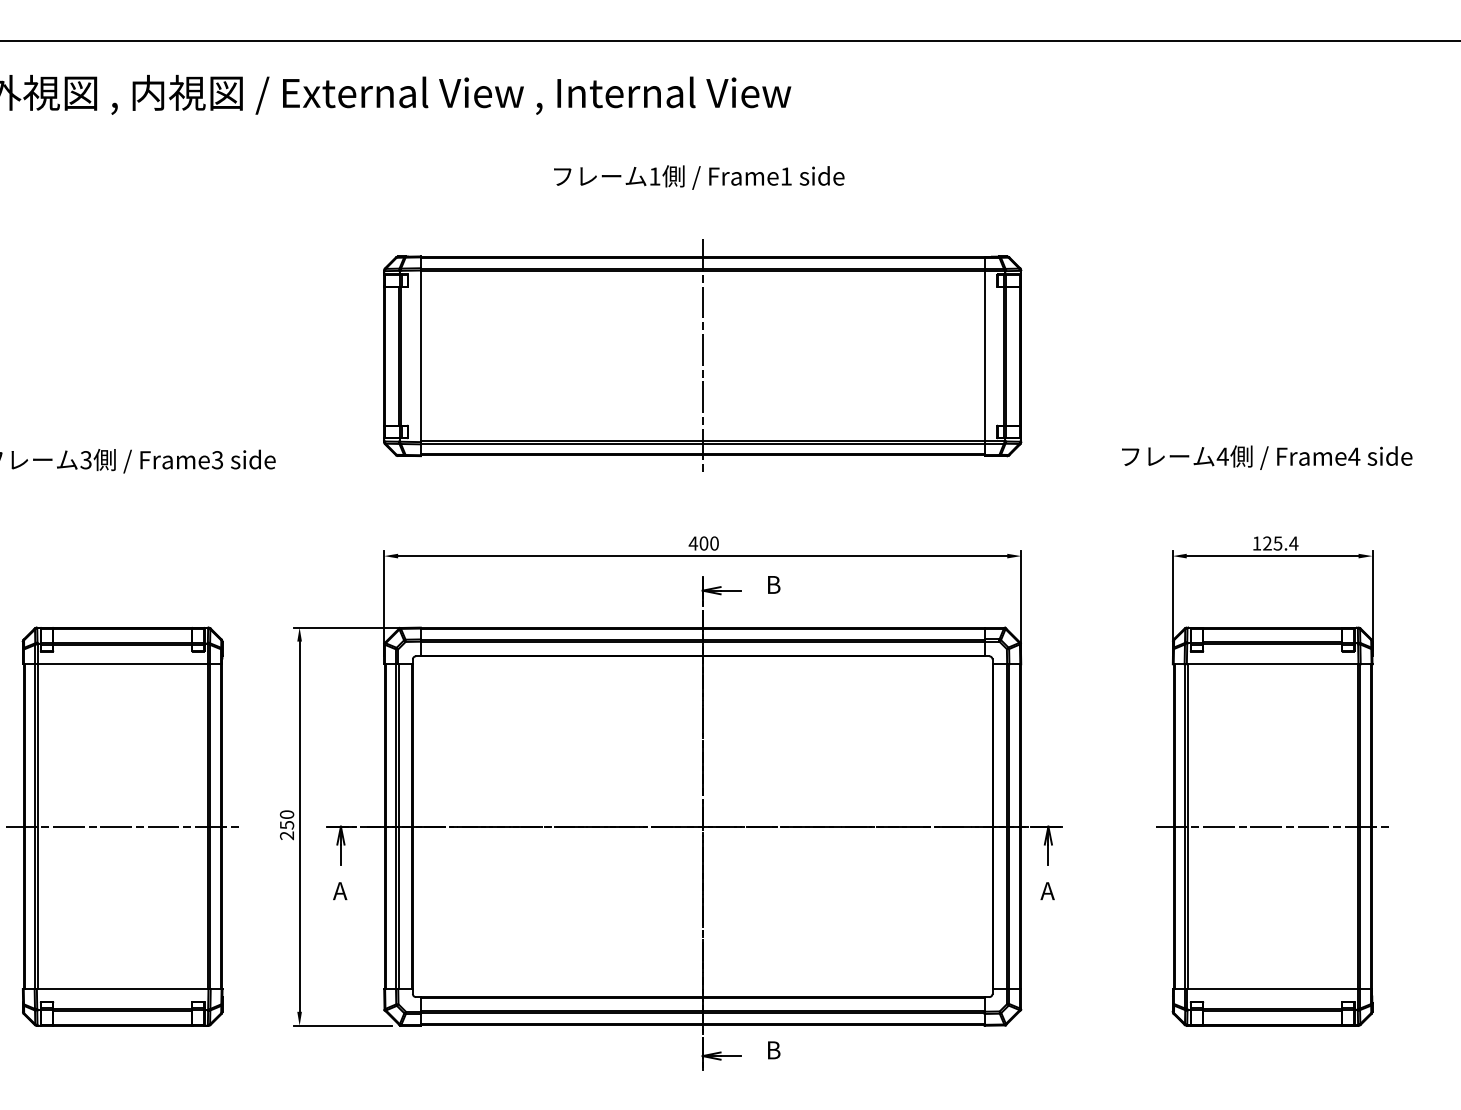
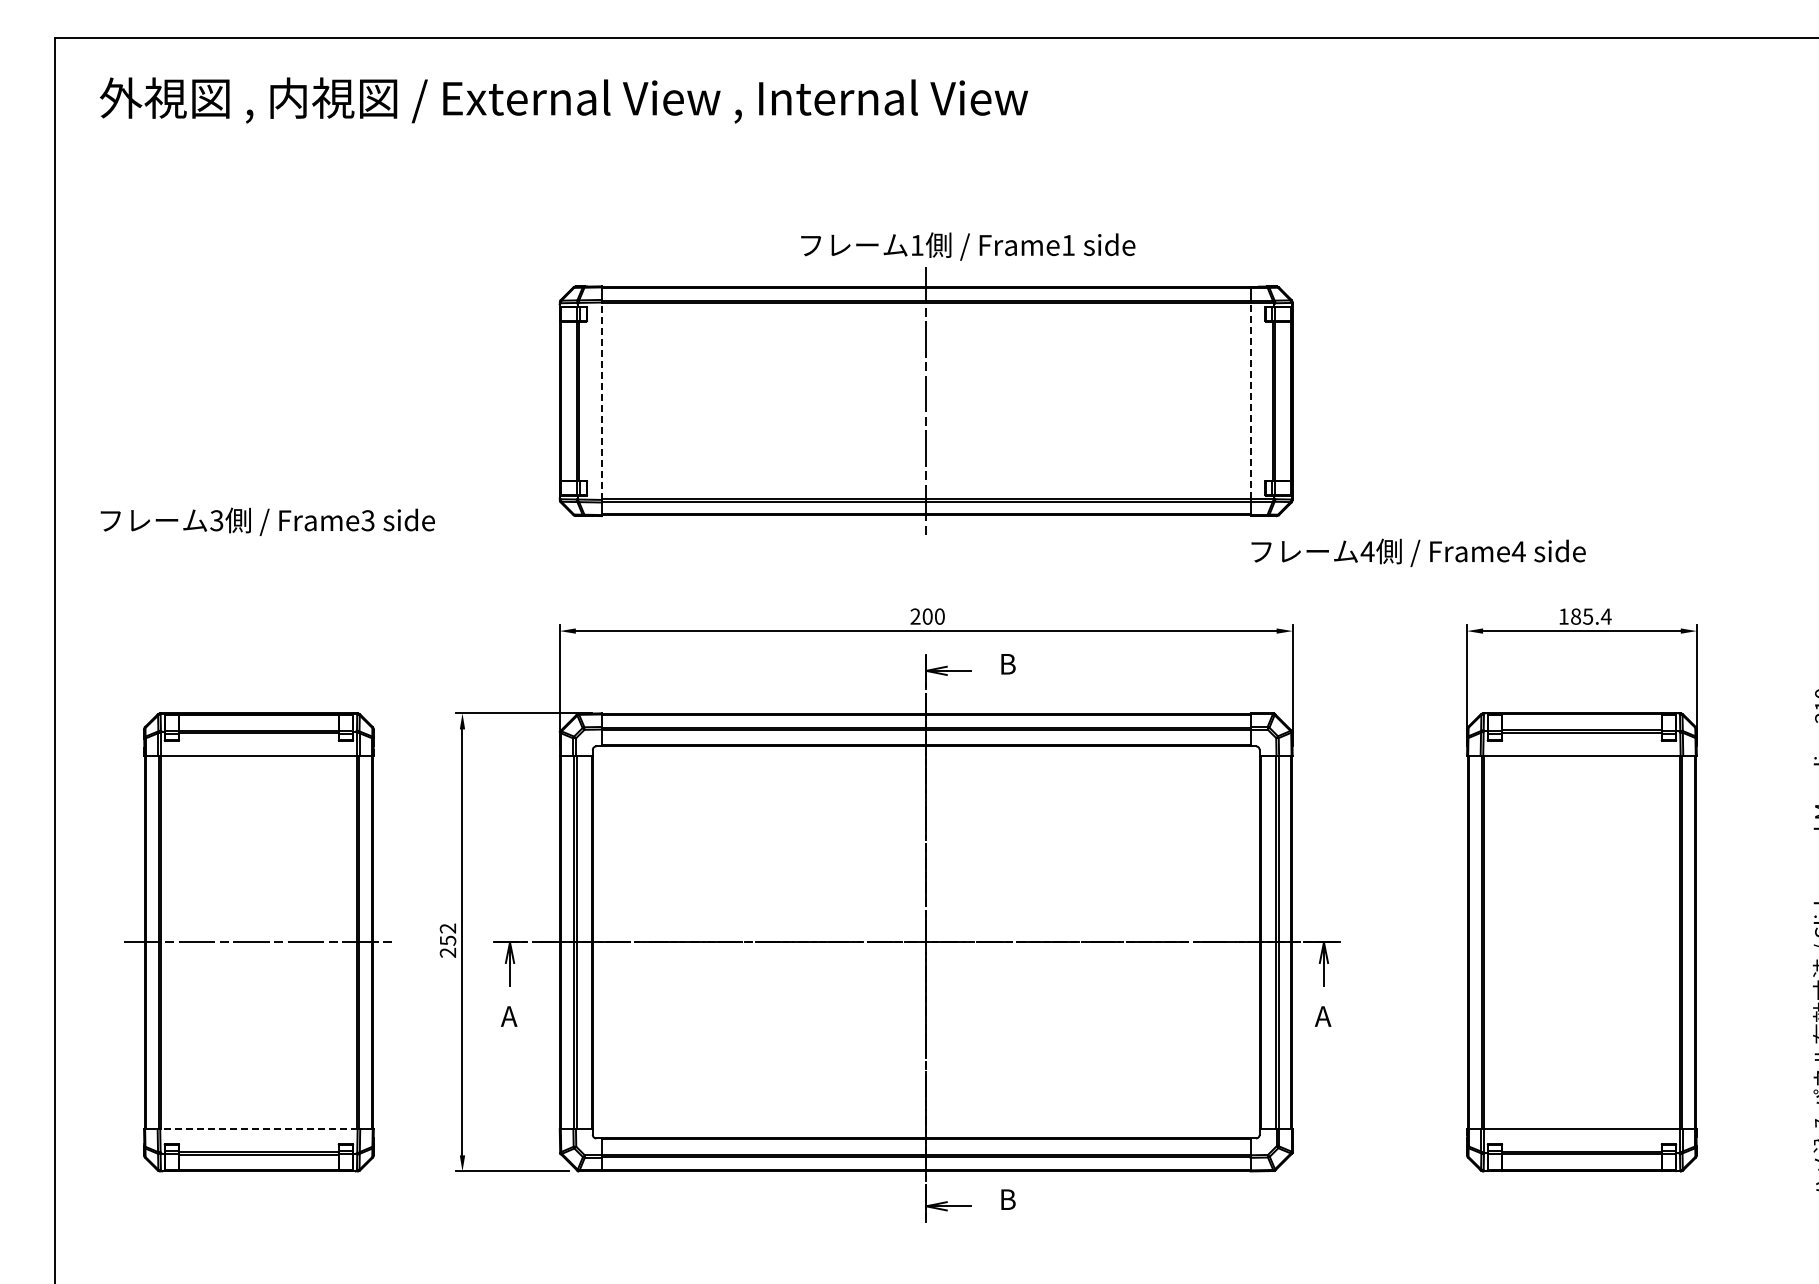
text: (699, 177) -> (968, 246), moved
line: (420, 356) -> (601, 401), solid -> dashed
line: (984, 356) -> (1250, 401), solid -> dashed
text: (1267, 457) -> (1418, 552), moved
text: (693, 543) -> (915, 616), 400 -> 200
text: (1267, 543) -> (1576, 616), 125.4 -> 185.4
text: (287, 814) -> (448, 928), 250 -> 252
line: (1272, 826) -> (1581, 942), removed
line: (122, 989) -> (258, 1129), solid -> dashed

